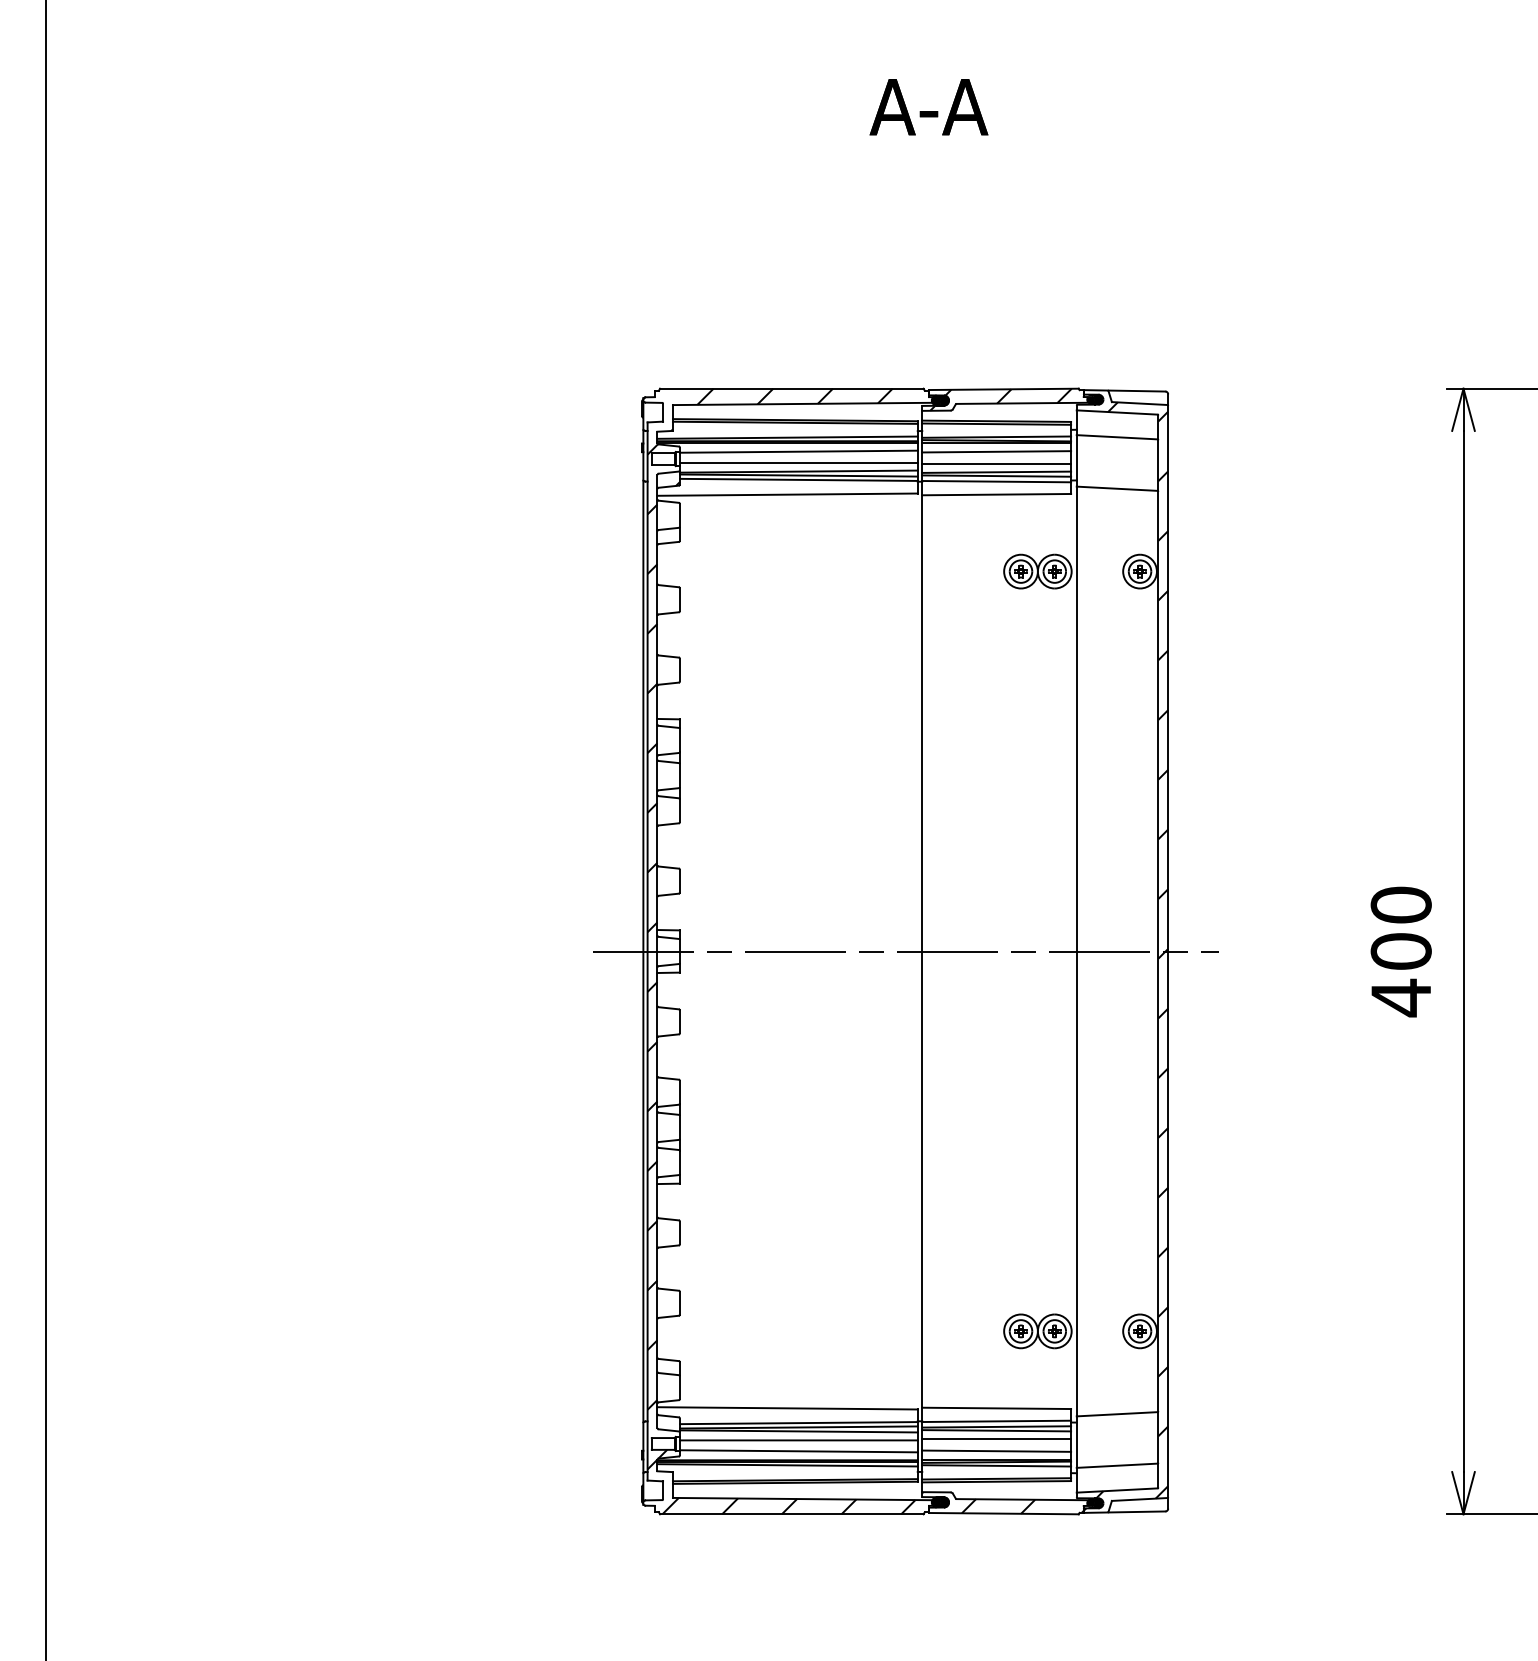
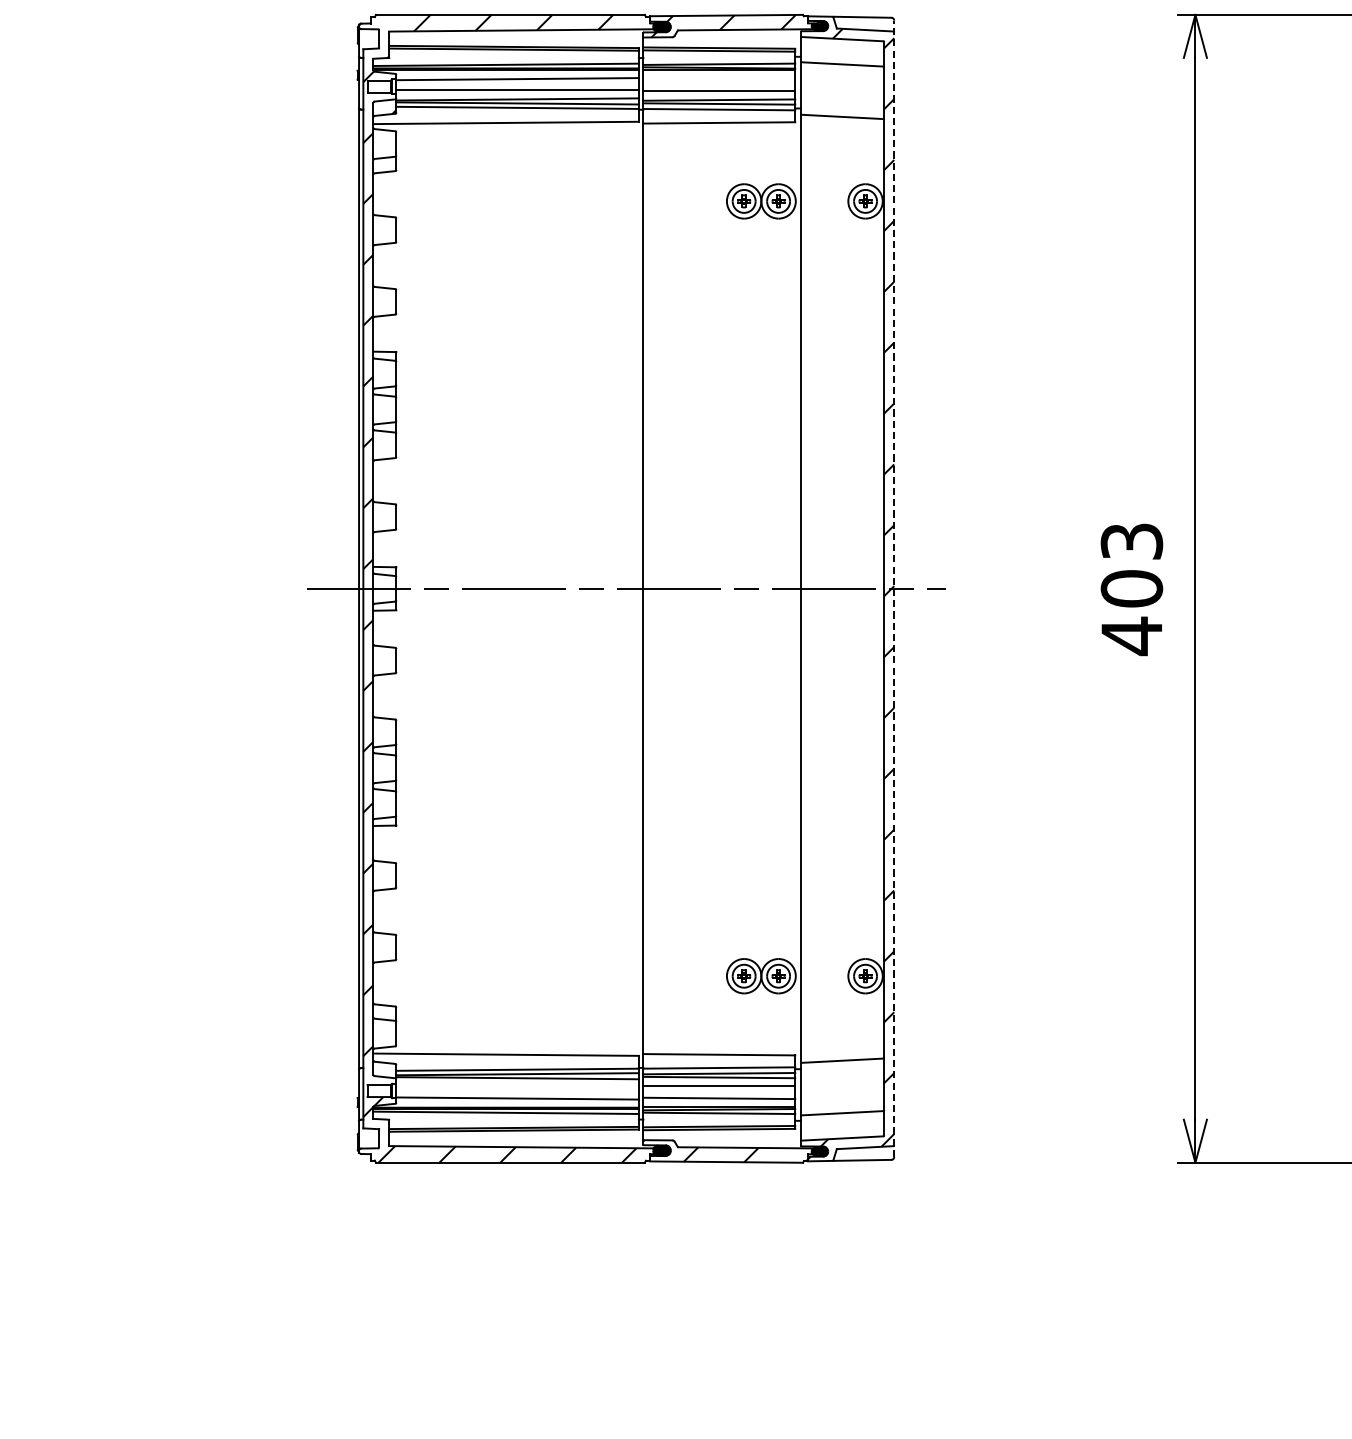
line: (996, 451) -> (719, 78), removed
text: (1400, 904) -> (1131, 540), 400 -> 403
line: (1168, 951) -> (894, 588), solid -> dashed
line: (798, 1440) -> (517, 1087), removed

